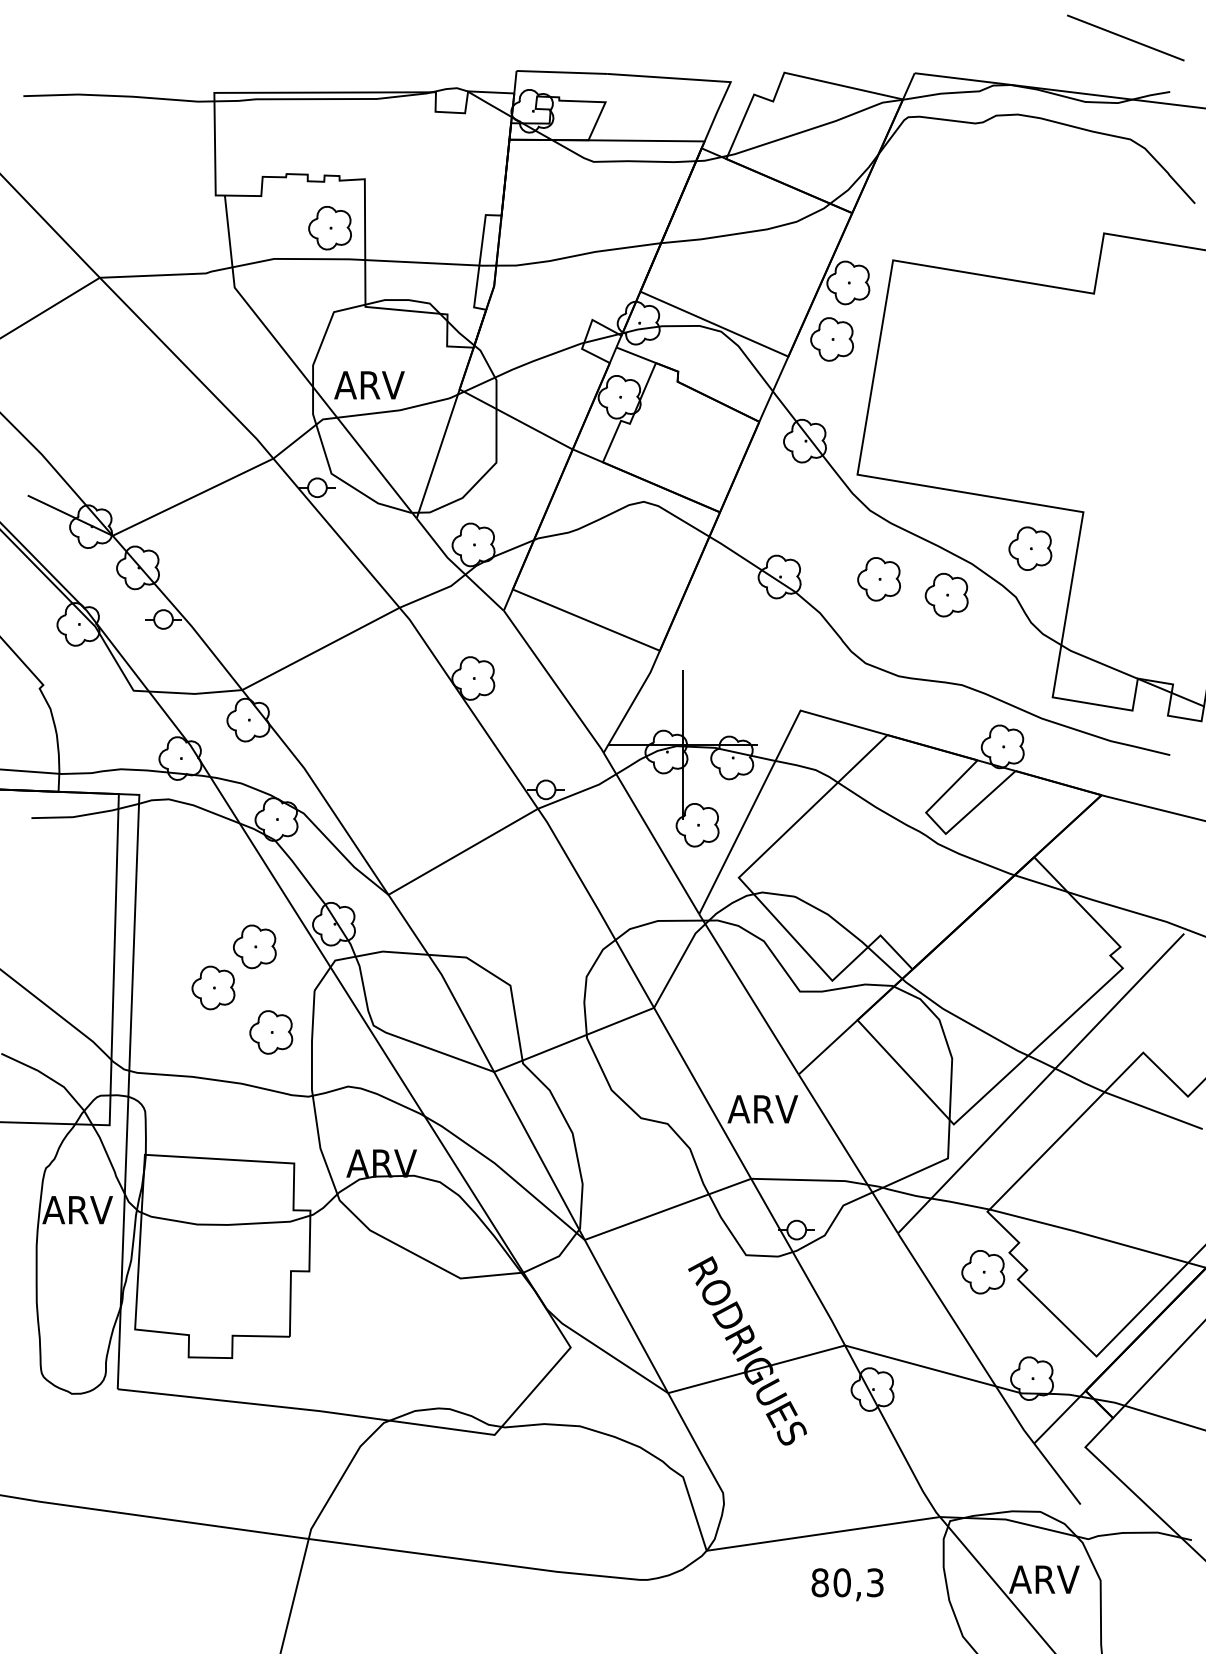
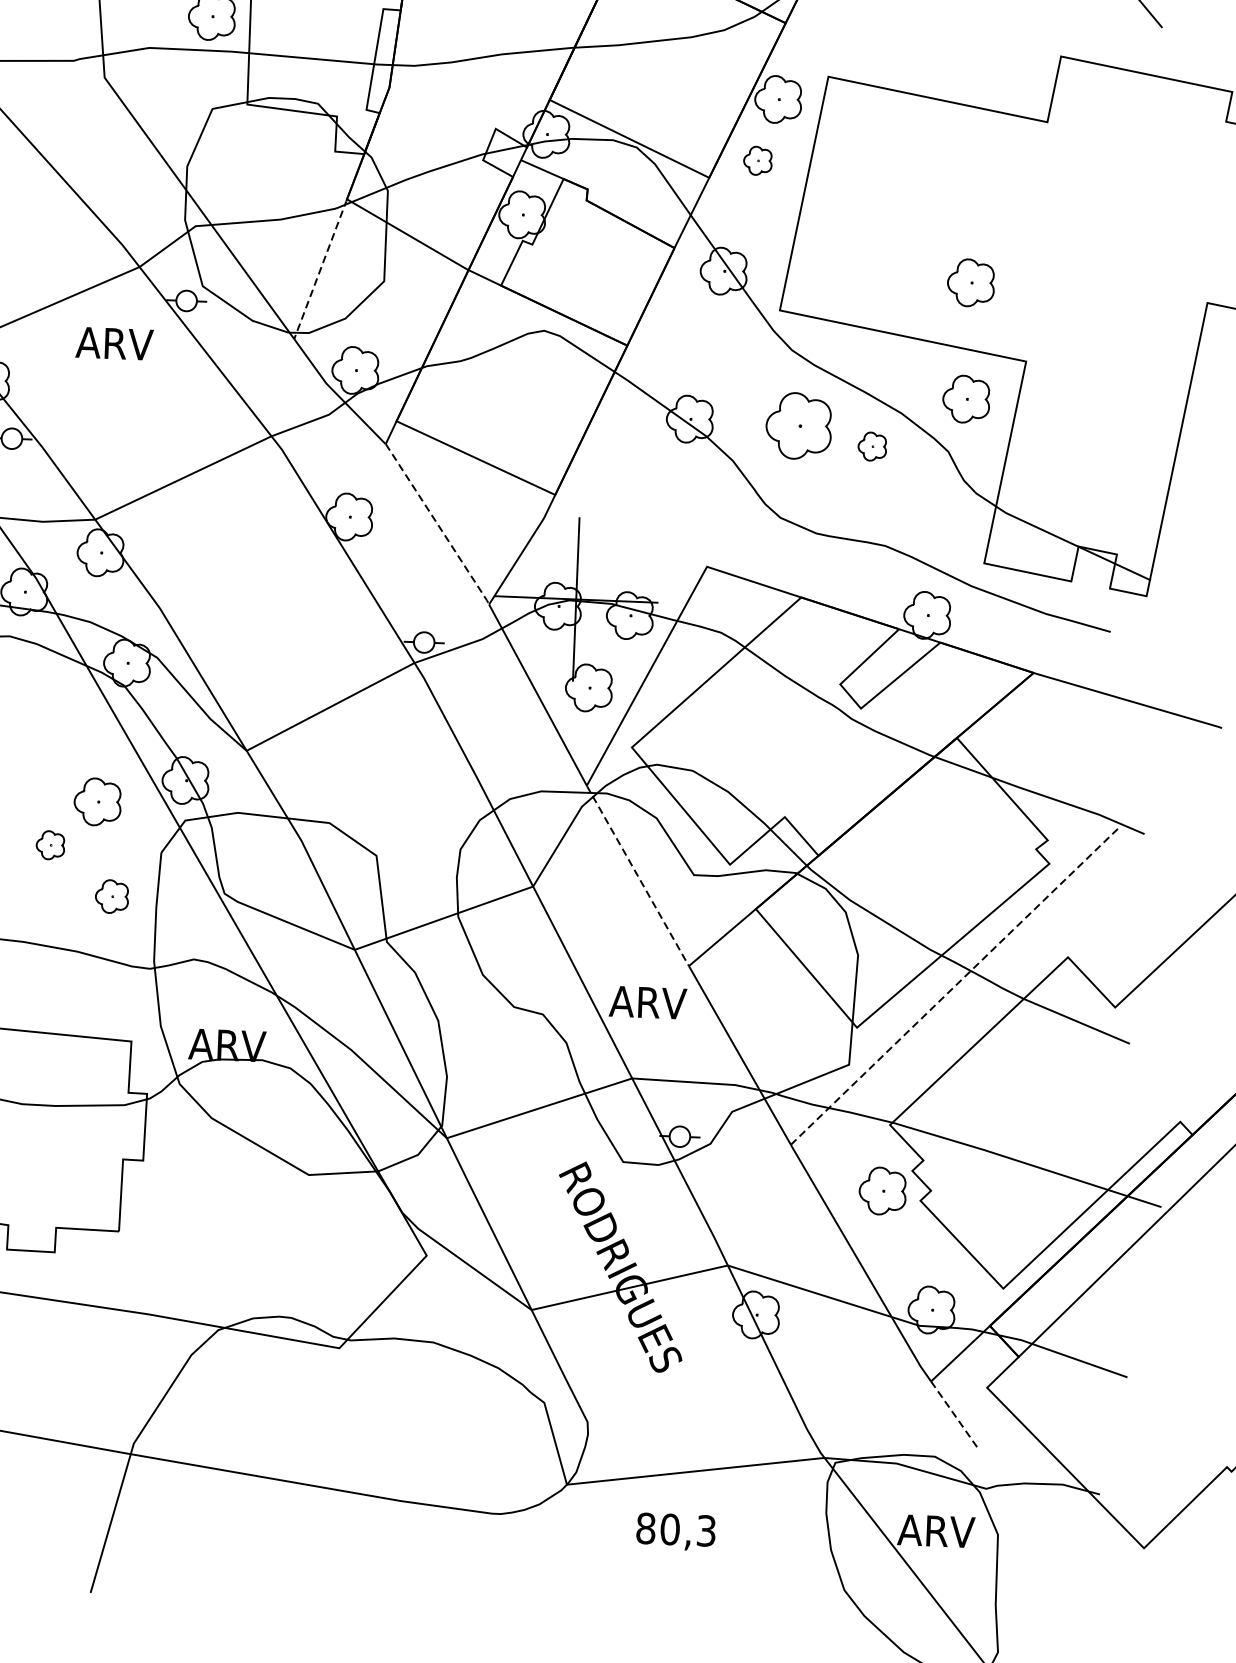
part: (831, 339) -> (757, 160), size x0.6
text: (369, 385) -> (114, 343), moved
part: (1030, 442) -> (971, 282), added
line: (438, 453) -> (321, 268), solid -> dashed
part: (879, 579) -> (799, 426), size x1.4
part: (946, 595) -> (872, 446), size x0.6
line: (554, 682) -> (438, 525), solid -> dashed
part: (213, 987) -> (50, 844), size x0.6
line: (748, 994) -> (637, 876), solid -> dashed
part: (271, 1032) -> (112, 896), size x0.7
line: (1041, 1083) -> (954, 986), solid -> dashed
line: (1057, 1474) -> (955, 1416), solid -> dashed
text: (847, 1584) -> (675, 1531), moved

